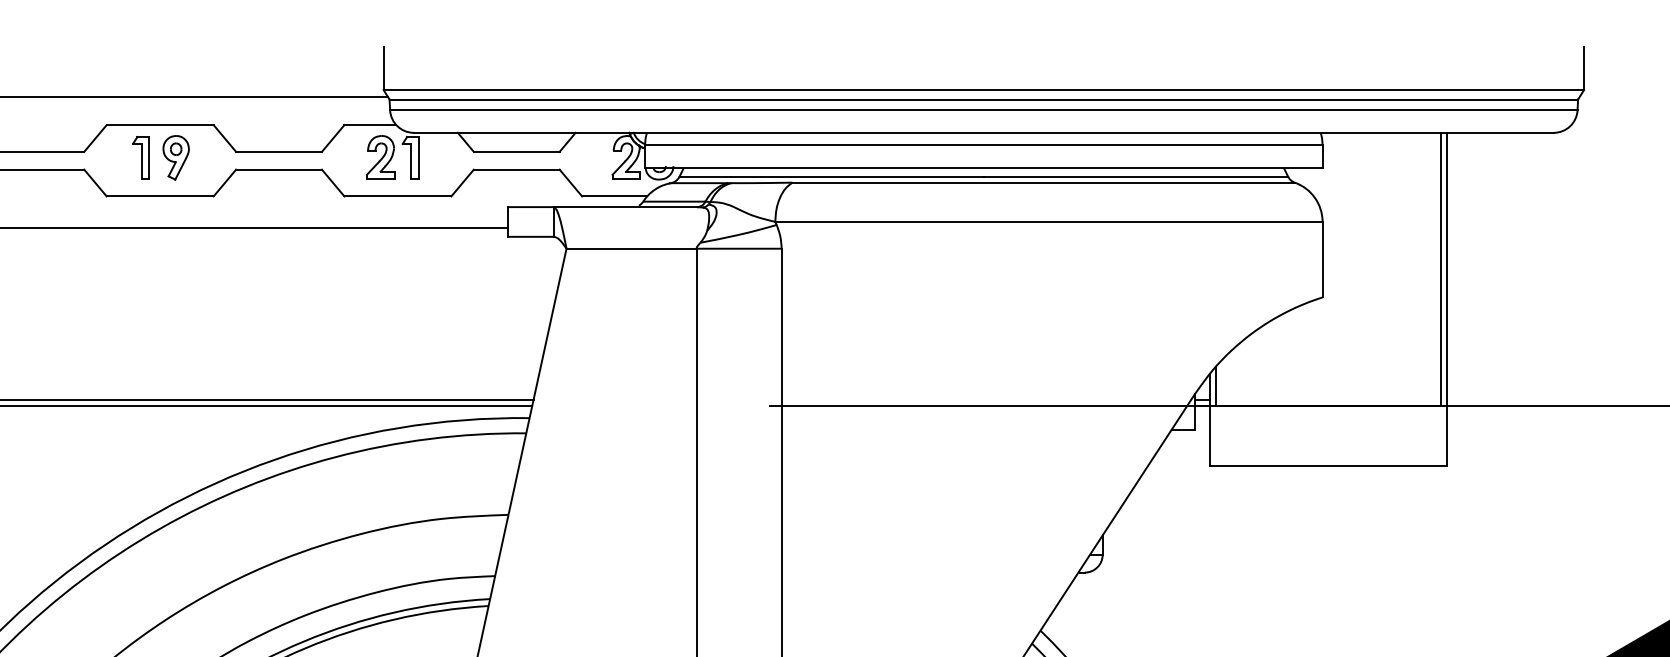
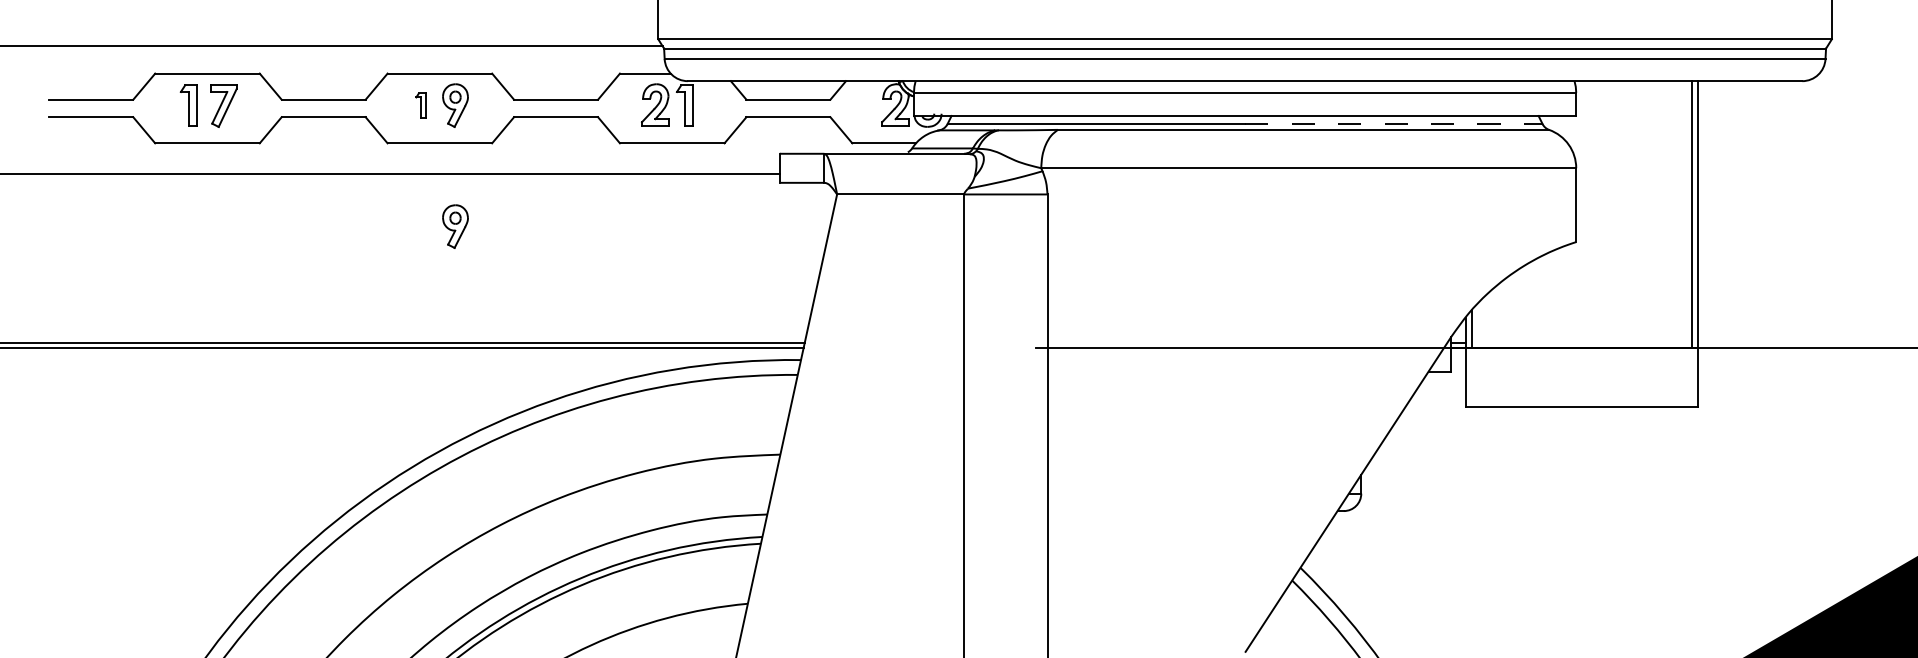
part: (140, 157) -> (420, 105), size x0.6
line: (1135, 177) -> (1393, 124), solid -> dashed
part: (176, 281) -> (455, 226), added

